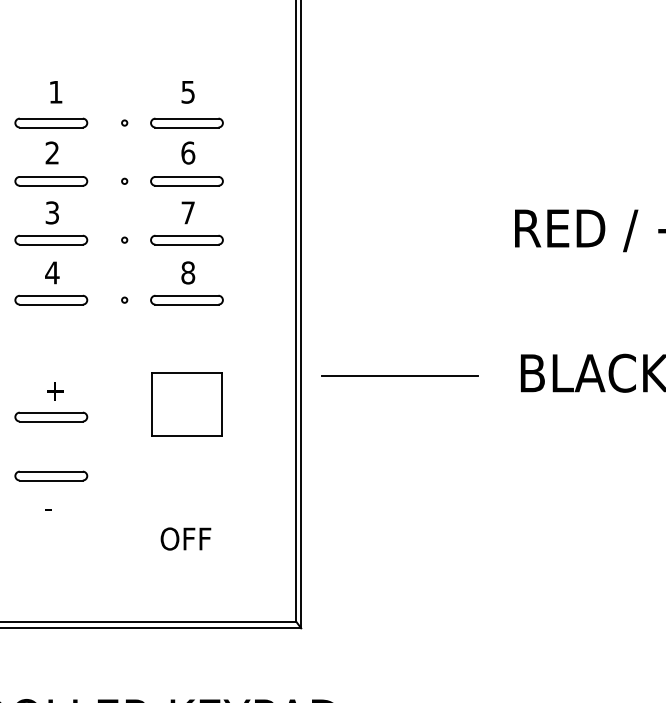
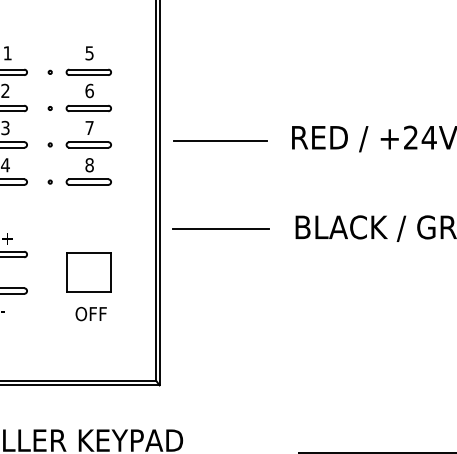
line: (399, 233) -> (220, 140), added
part: (186, 404) -> (88, 272), moved
text: (184, 539) -> (90, 314), moved

